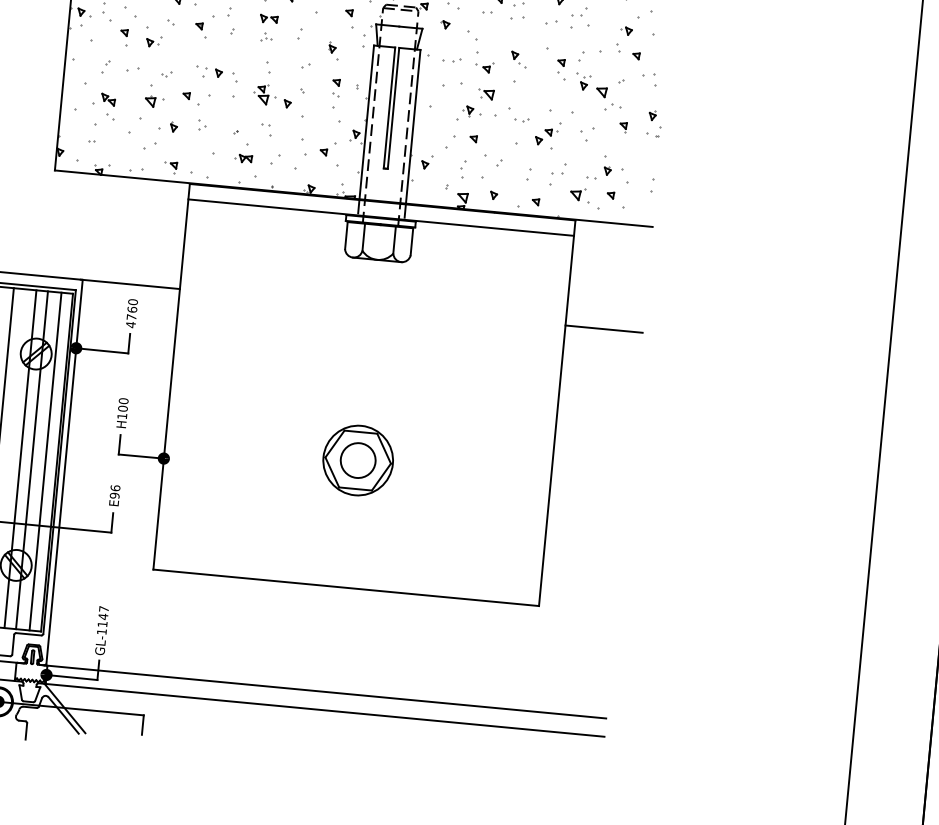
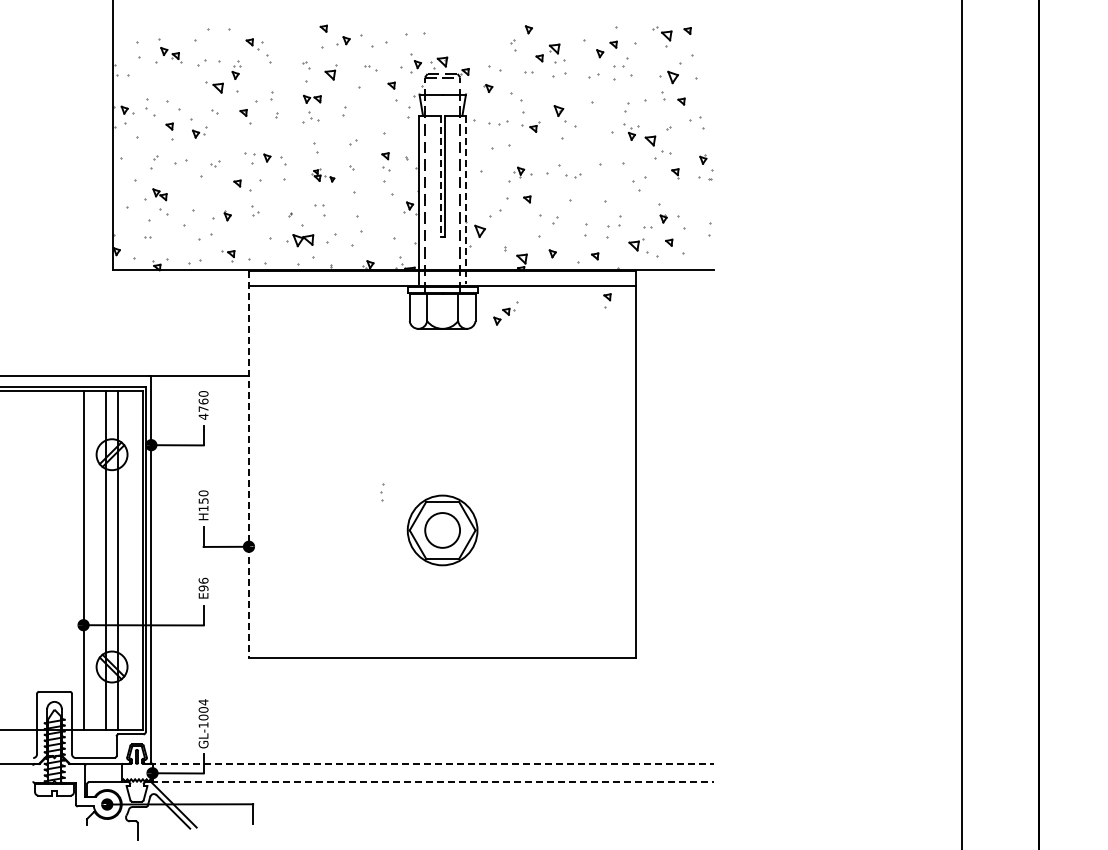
part: (625, 30) -> (668, 77), size x1.6
part: (266, 37) -> (311, 117), size x1.6
part: (331, 47) -> (377, 121), removed
part: (518, 58) -> (564, 115), size x1.4
part: (561, 65) -> (607, 300), moved
part: (486, 94) -> (535, 153), removed
part: (271, 95) -> (322, 175), size x0.6
part: (153, 101) -> (205, 192), removed
line: (389, 107) -> (440, 176), solid -> dashed
part: (547, 133) -> (505, 313), moved
line: (413, 134) -> (466, 200), solid -> dashed
part: (327, 149) -> (382, 223), removed
part: (243, 158) -> (300, 240), size x1.6
part: (427, 162) -> (483, 227), size x1.6
part: (462, 169) -> (382, 492), moved
line: (603, 329) -> (674, 376), removed
line: (172, 376) -> (249, 464), solid -> dashed
text: (122, 408) -> (203, 500), H100 -> H150
line: (45, 461) -> (131, 560), removed
text: (103, 616) -> (203, 709), GL-1147 -> GL-1004
line: (326, 691) -> (432, 763), solid -> dashed
line: (325, 710) -> (433, 782), solid -> dashed

